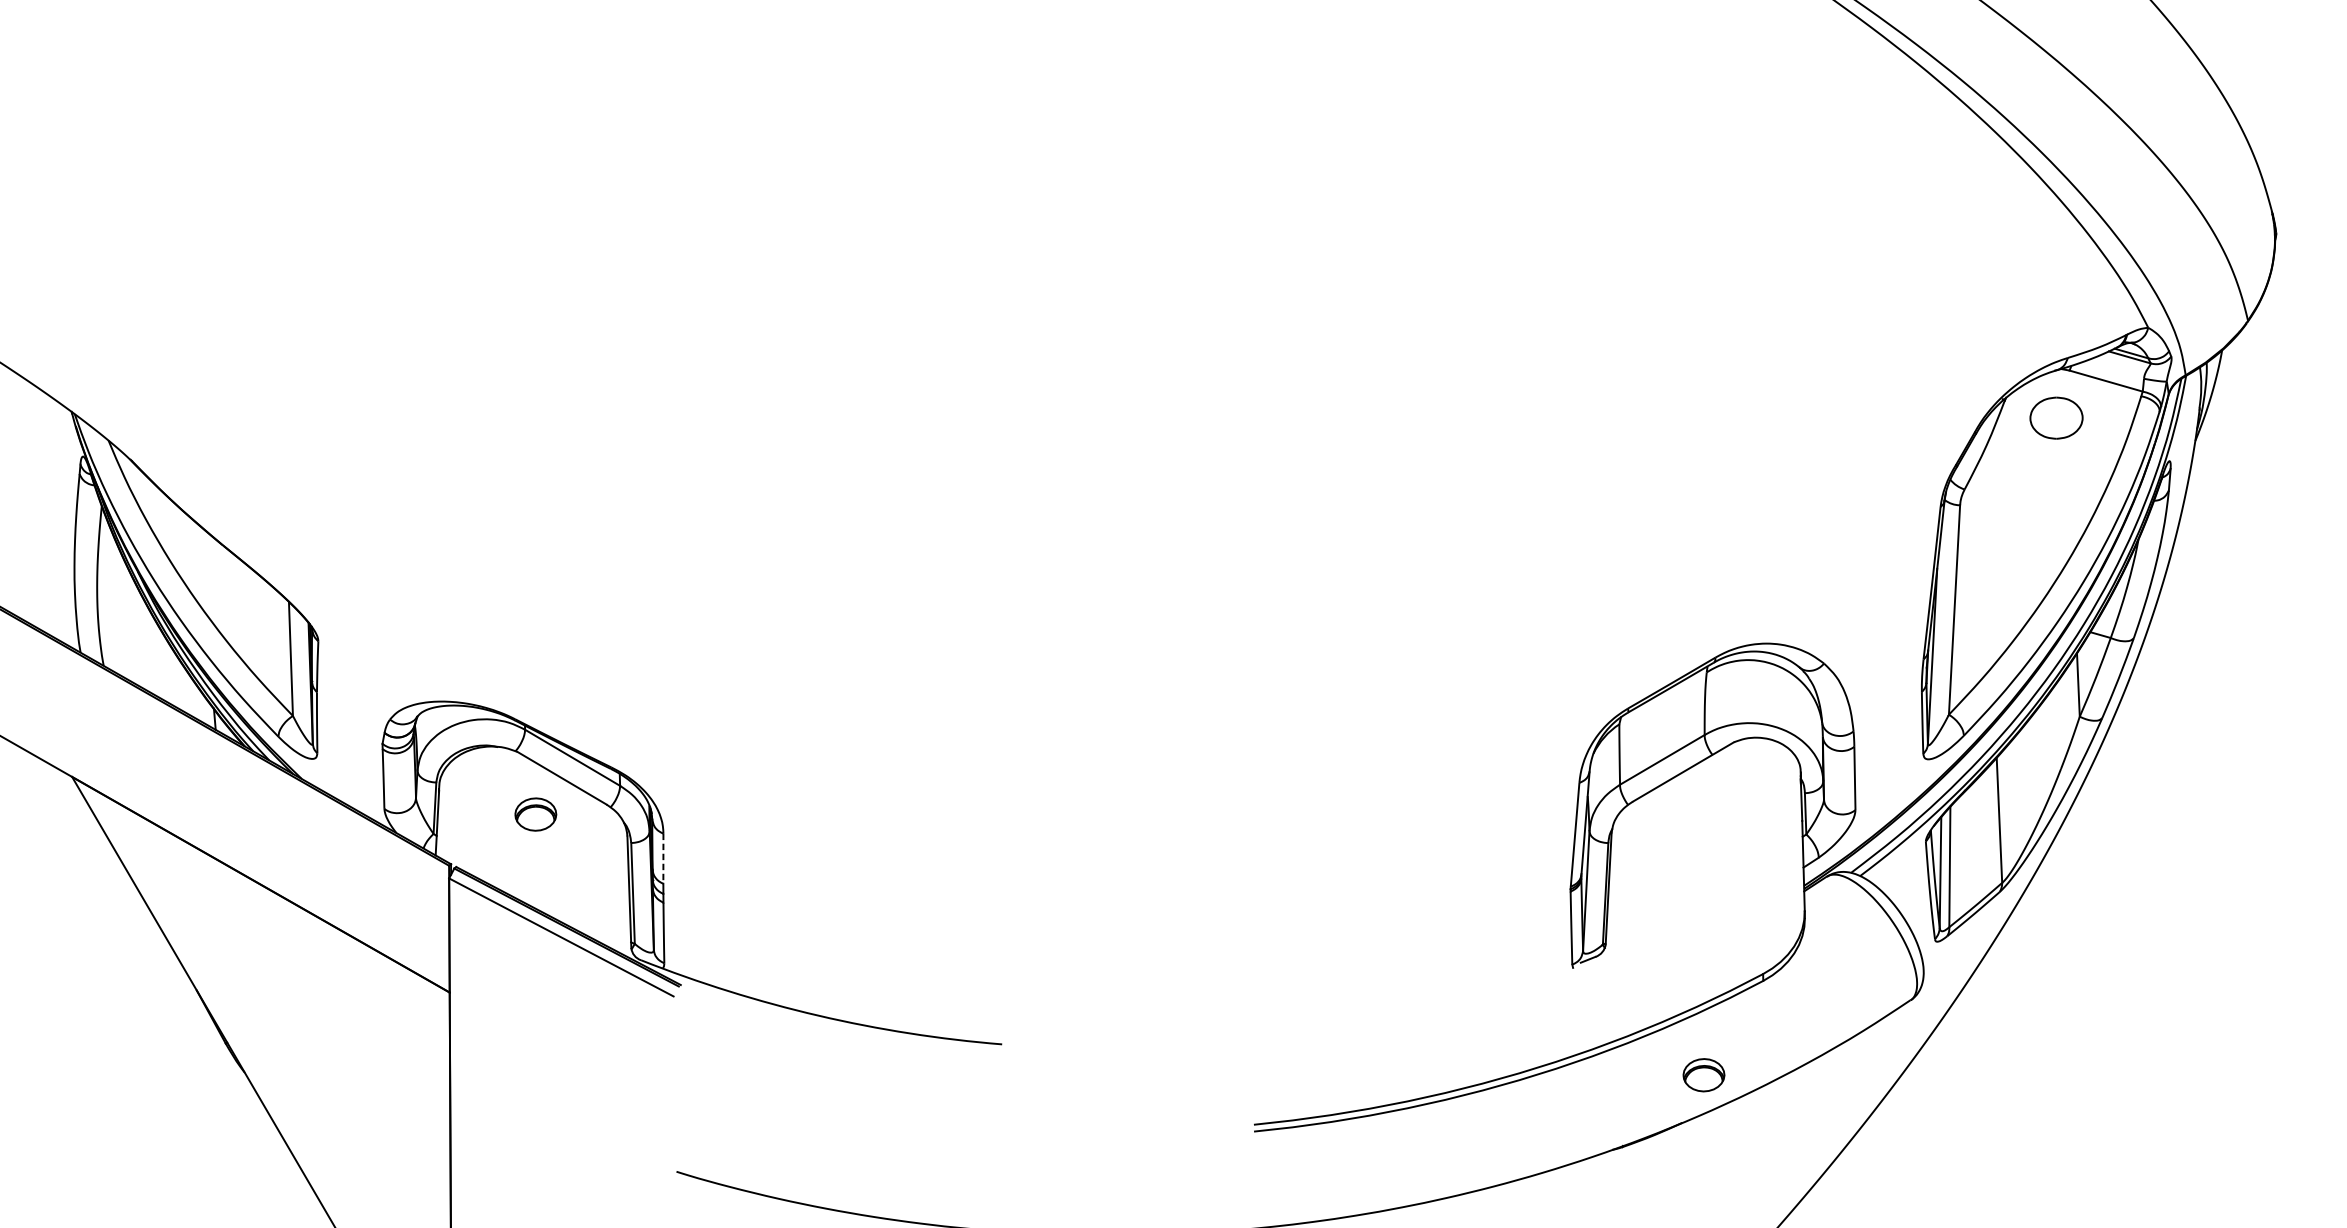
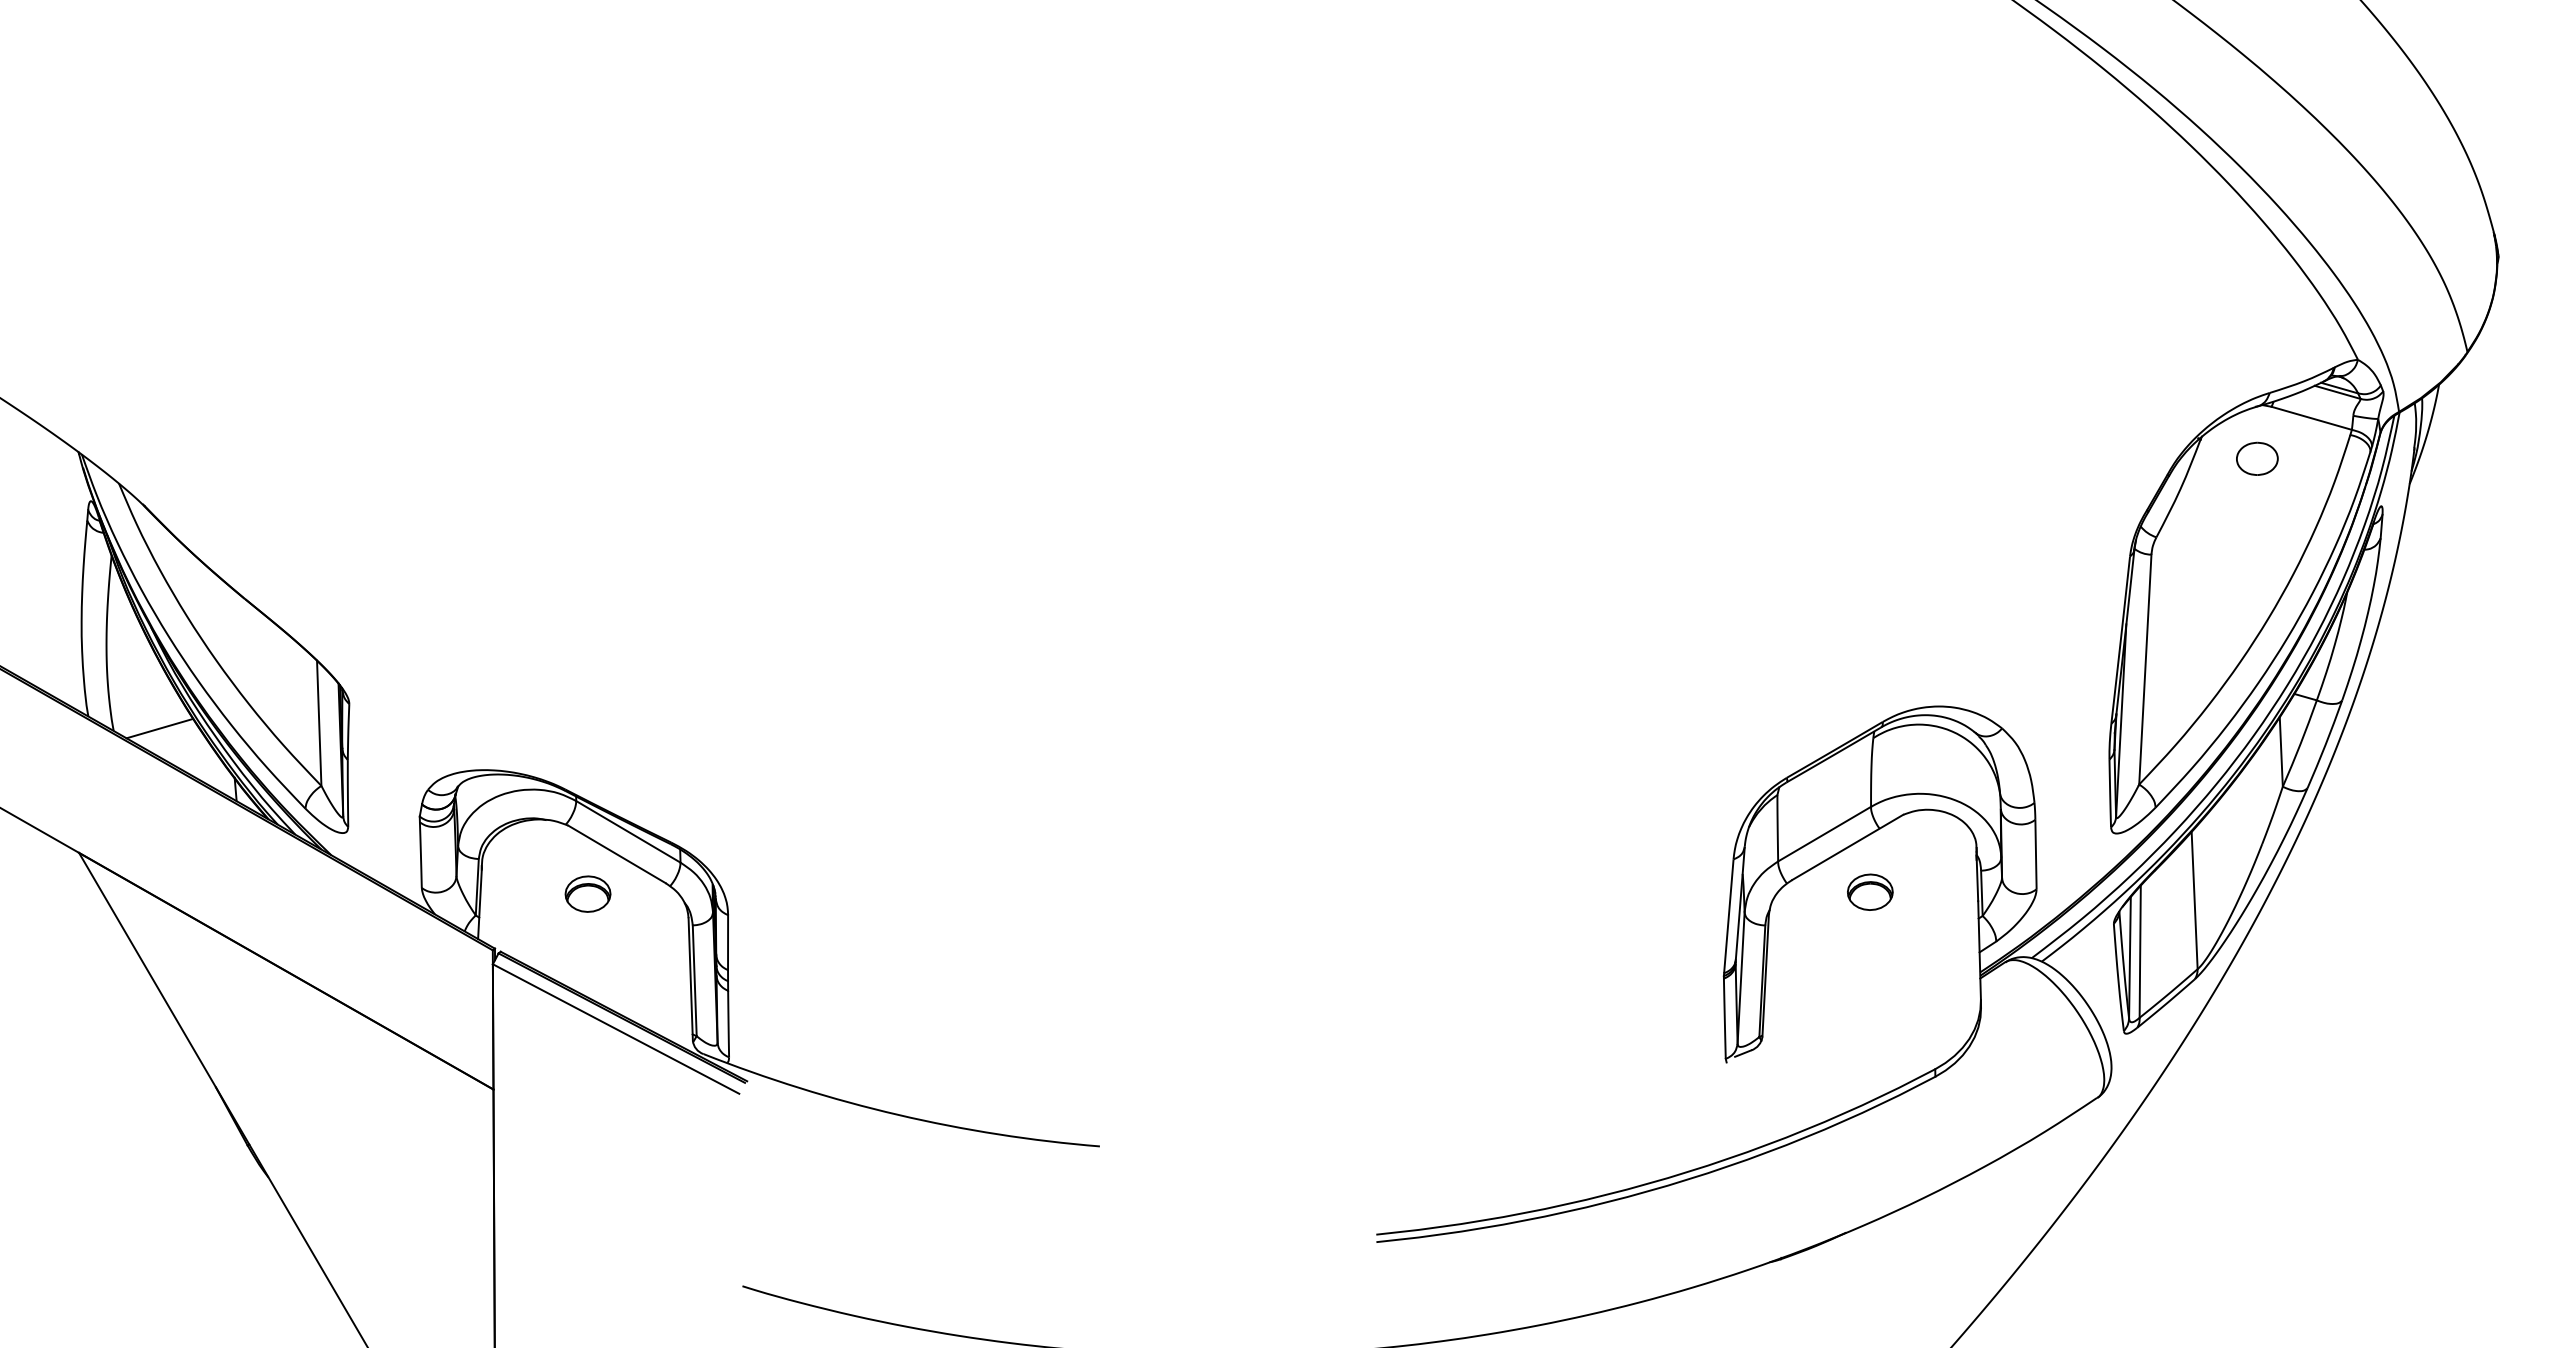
part: (2056, 417) -> (2257, 458), size x0.71
line: (145, 663) -> (159, 728), added
line: (663, 859) -> (728, 943), dashed -> solid
part: (1704, 1074) -> (1870, 891), moved

